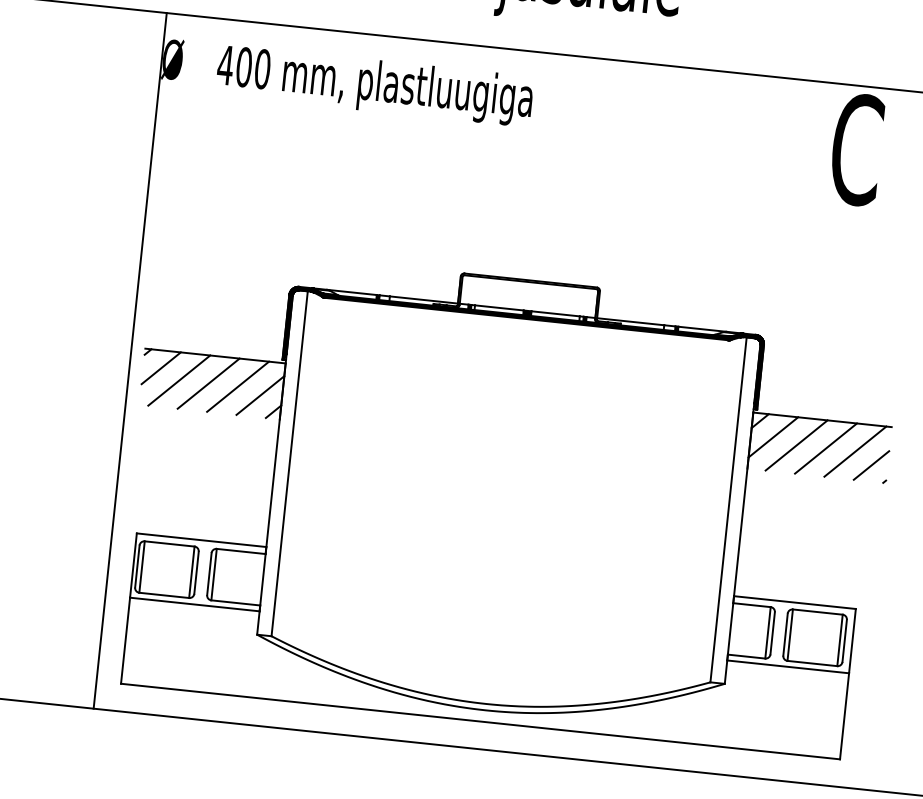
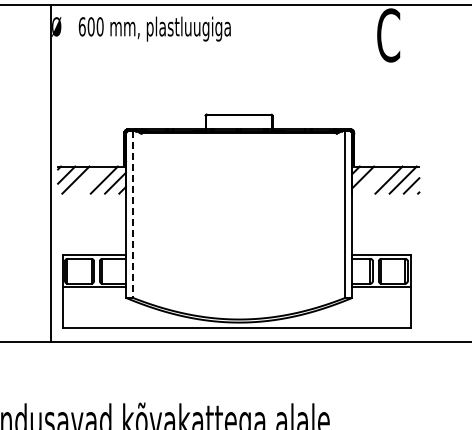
text: (224, 64) -> (81, 26), 400 -> 600
line: (207, 382) -> (89, 179), removed
line: (796, 444) -> (374, 179), removed
line: (288, 463) -> (132, 214), solid -> dashed

